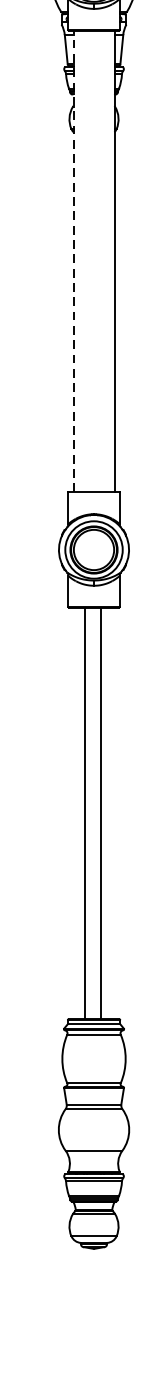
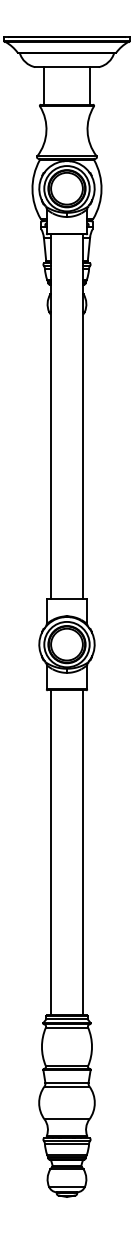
line: (73, 261) -> (50, 416), dashed -> solid
line: (85, 813) -> (83, 852), moved
line: (100, 813) -> (50, 852), moved

